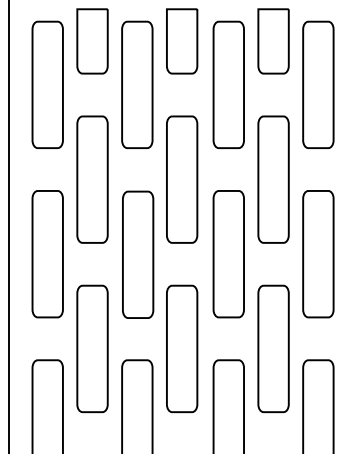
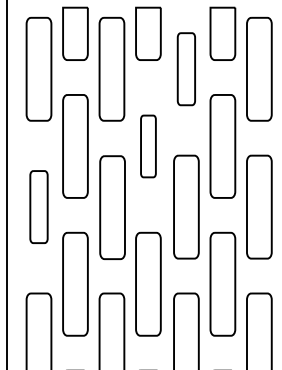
part: (228, 83) -> (186, 68), size x0.7
part: (182, 179) -> (148, 146), size x0.6
part: (47, 253) -> (38, 206), size x0.7

